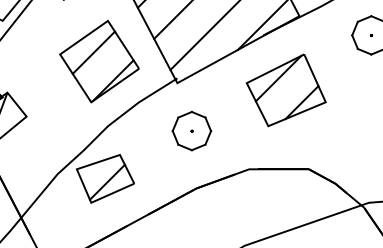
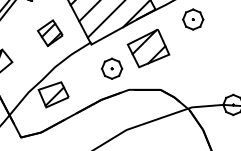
part: (97, 59) -> (49, 32), size x0.6
part: (192, 130) -> (112, 68), moved

